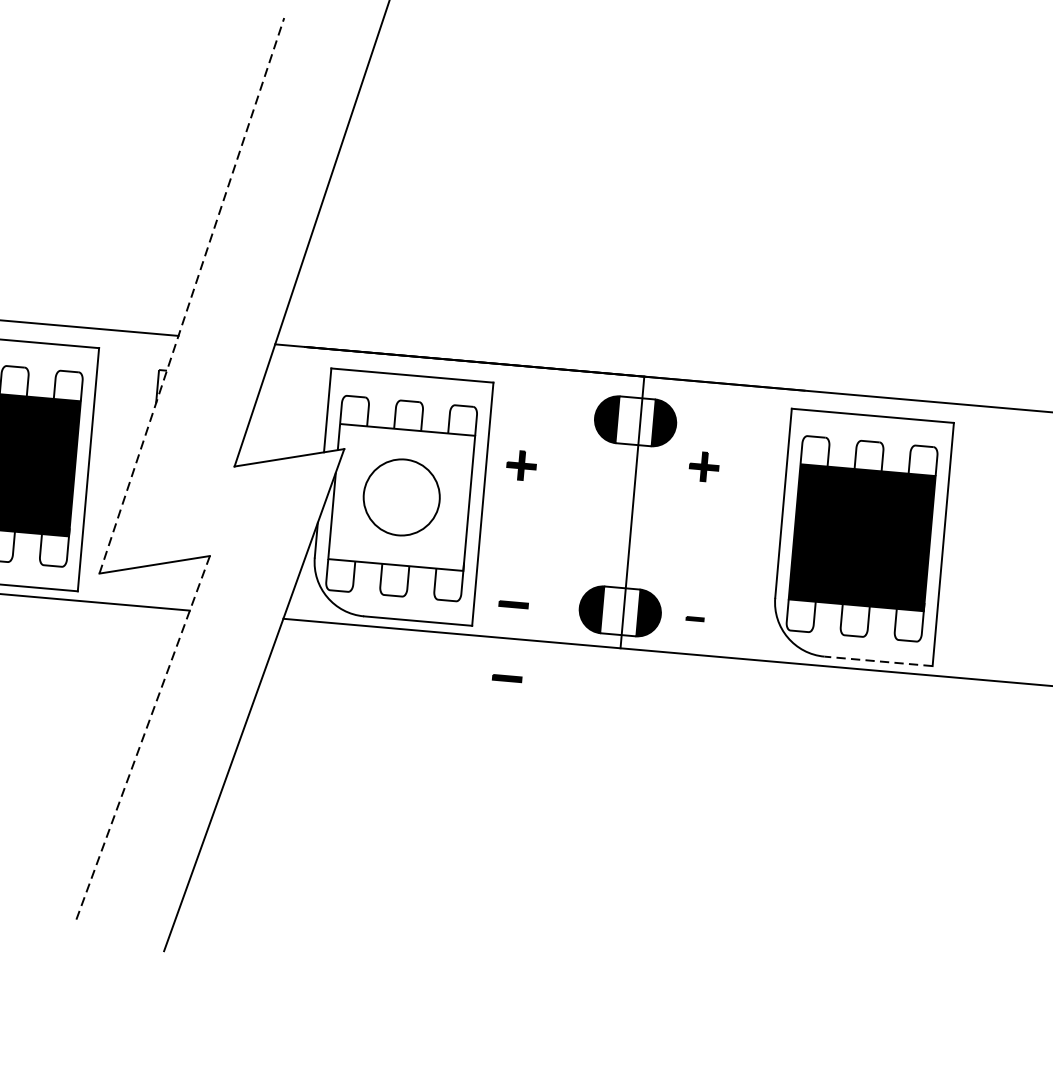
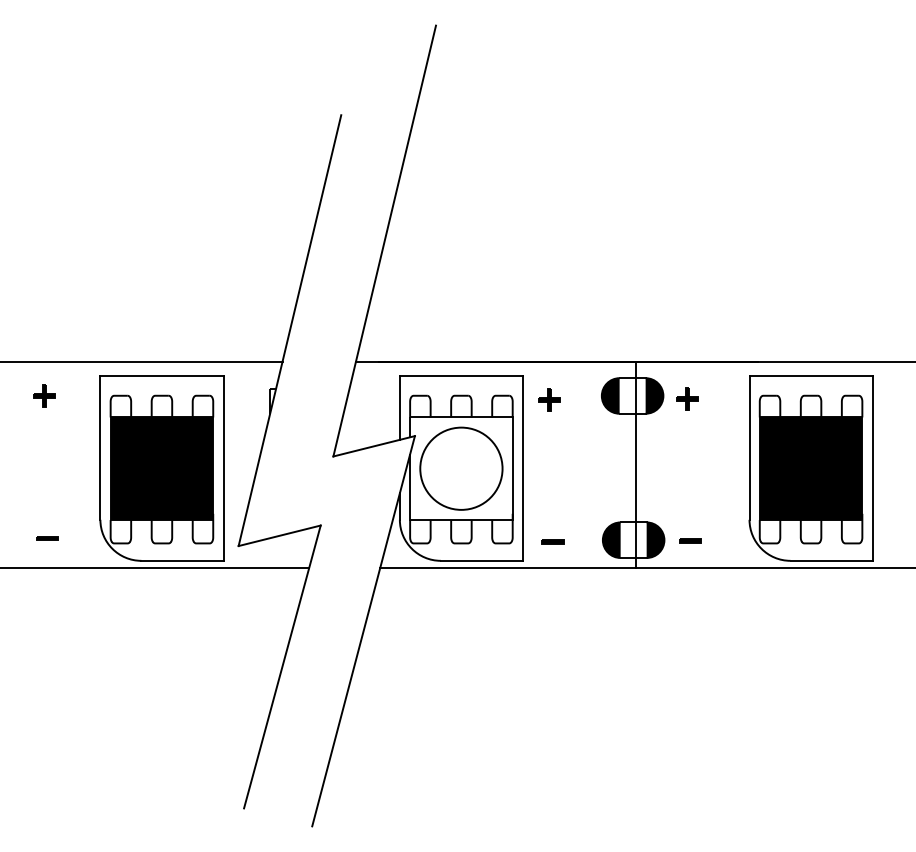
line: (192, 295) -> (290, 330), dashed -> solid
part: (521, 465) -> (549, 399), moved
part: (704, 466) -> (687, 398), moved
circle: (401, 497) -> (461, 468), size x1.43
part: (695, 618) -> (690, 540), size x1.67
line: (878, 660) -> (831, 560), dashed -> solid
part: (506, 677) -> (552, 597), removed
line: (143, 737) -> (282, 666), dashed -> solid

